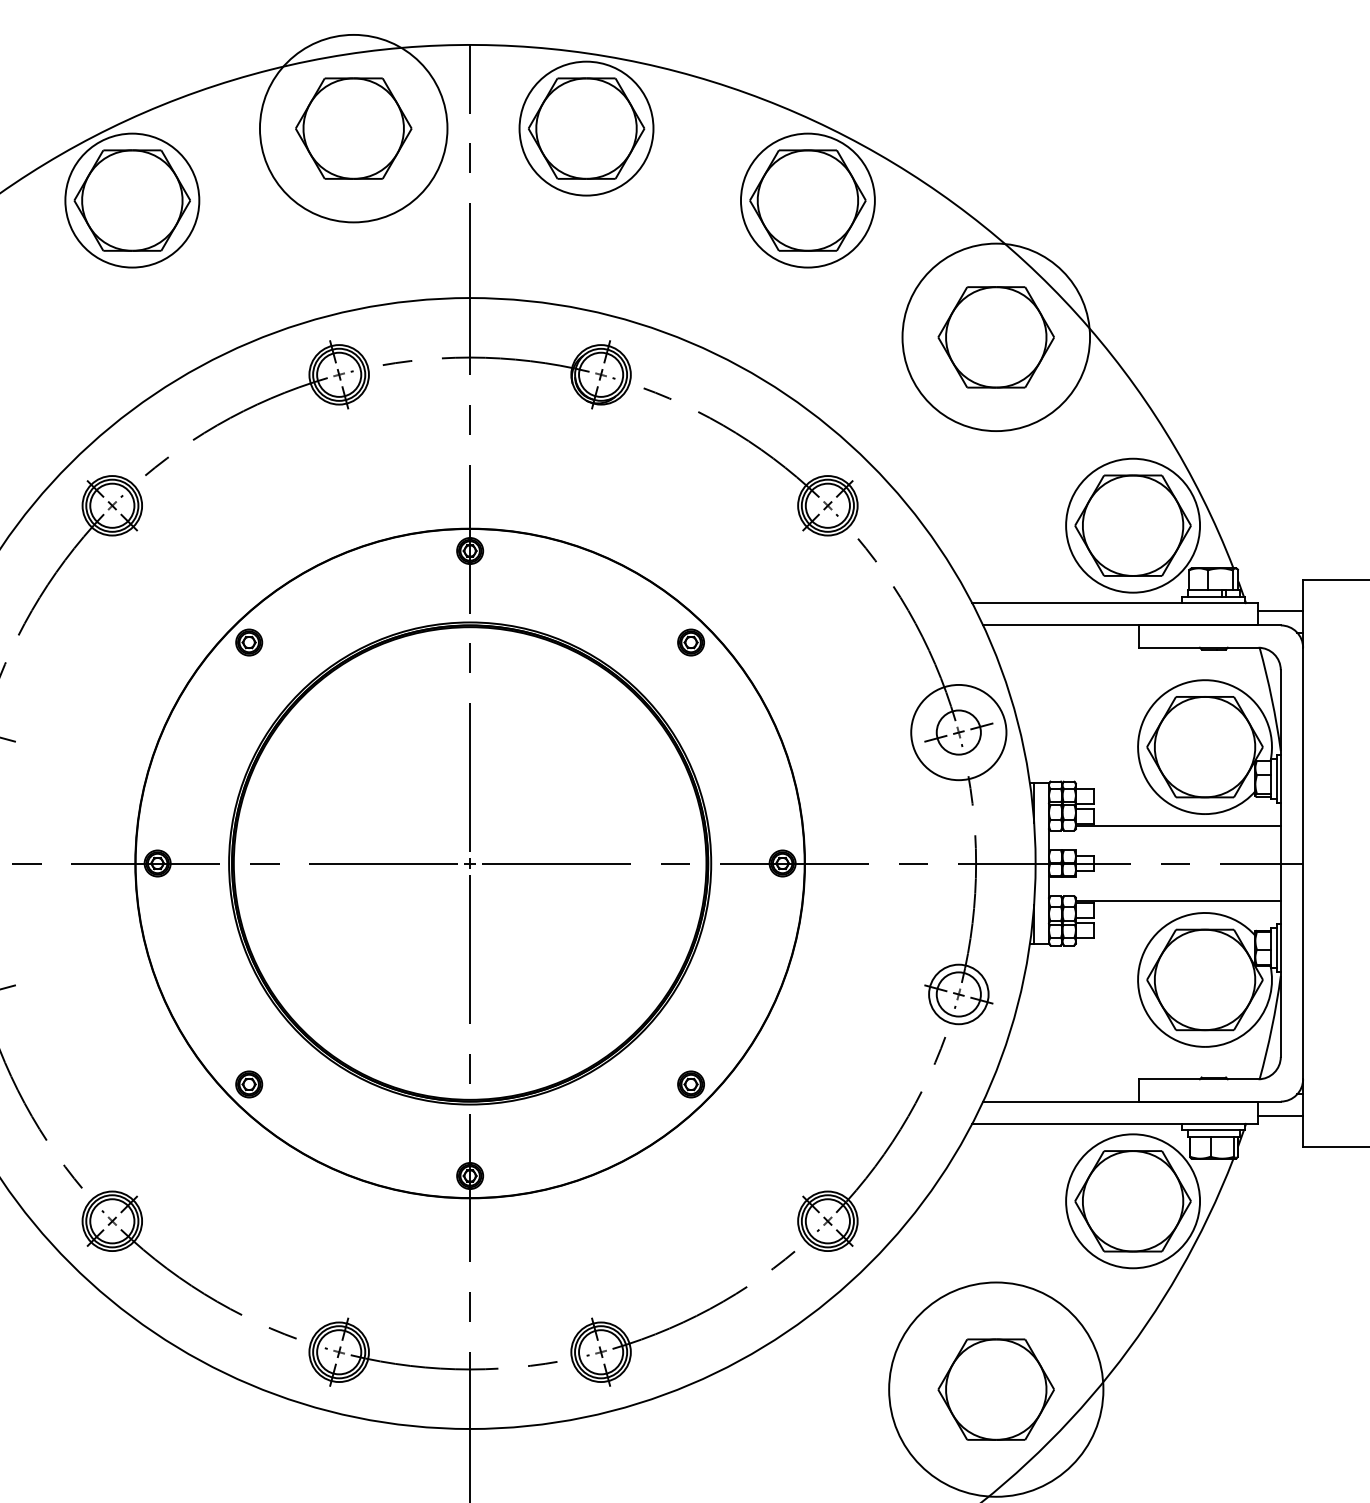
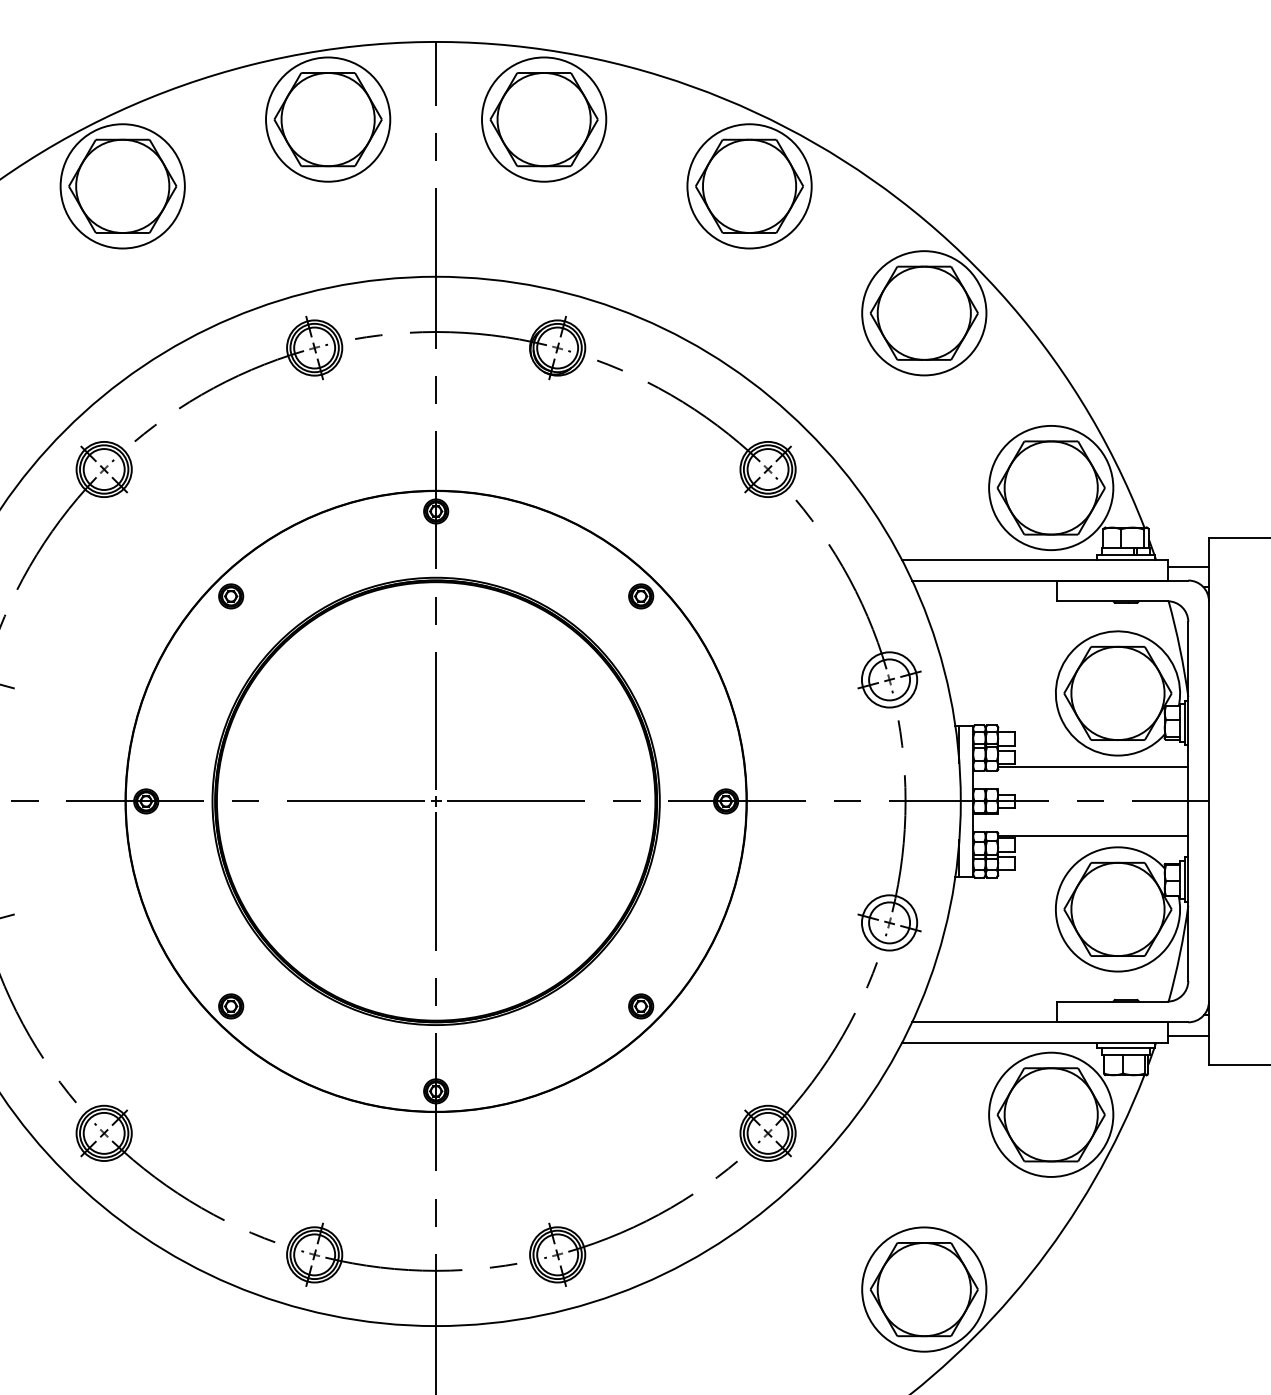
circle: (353, 128) -> (327, 119), size x0.71
circle: (996, 337) -> (924, 313), size x0.71
circle: (958, 732) -> (889, 679), size x0.62
circle: (996, 1389) -> (924, 1289), size x0.62

